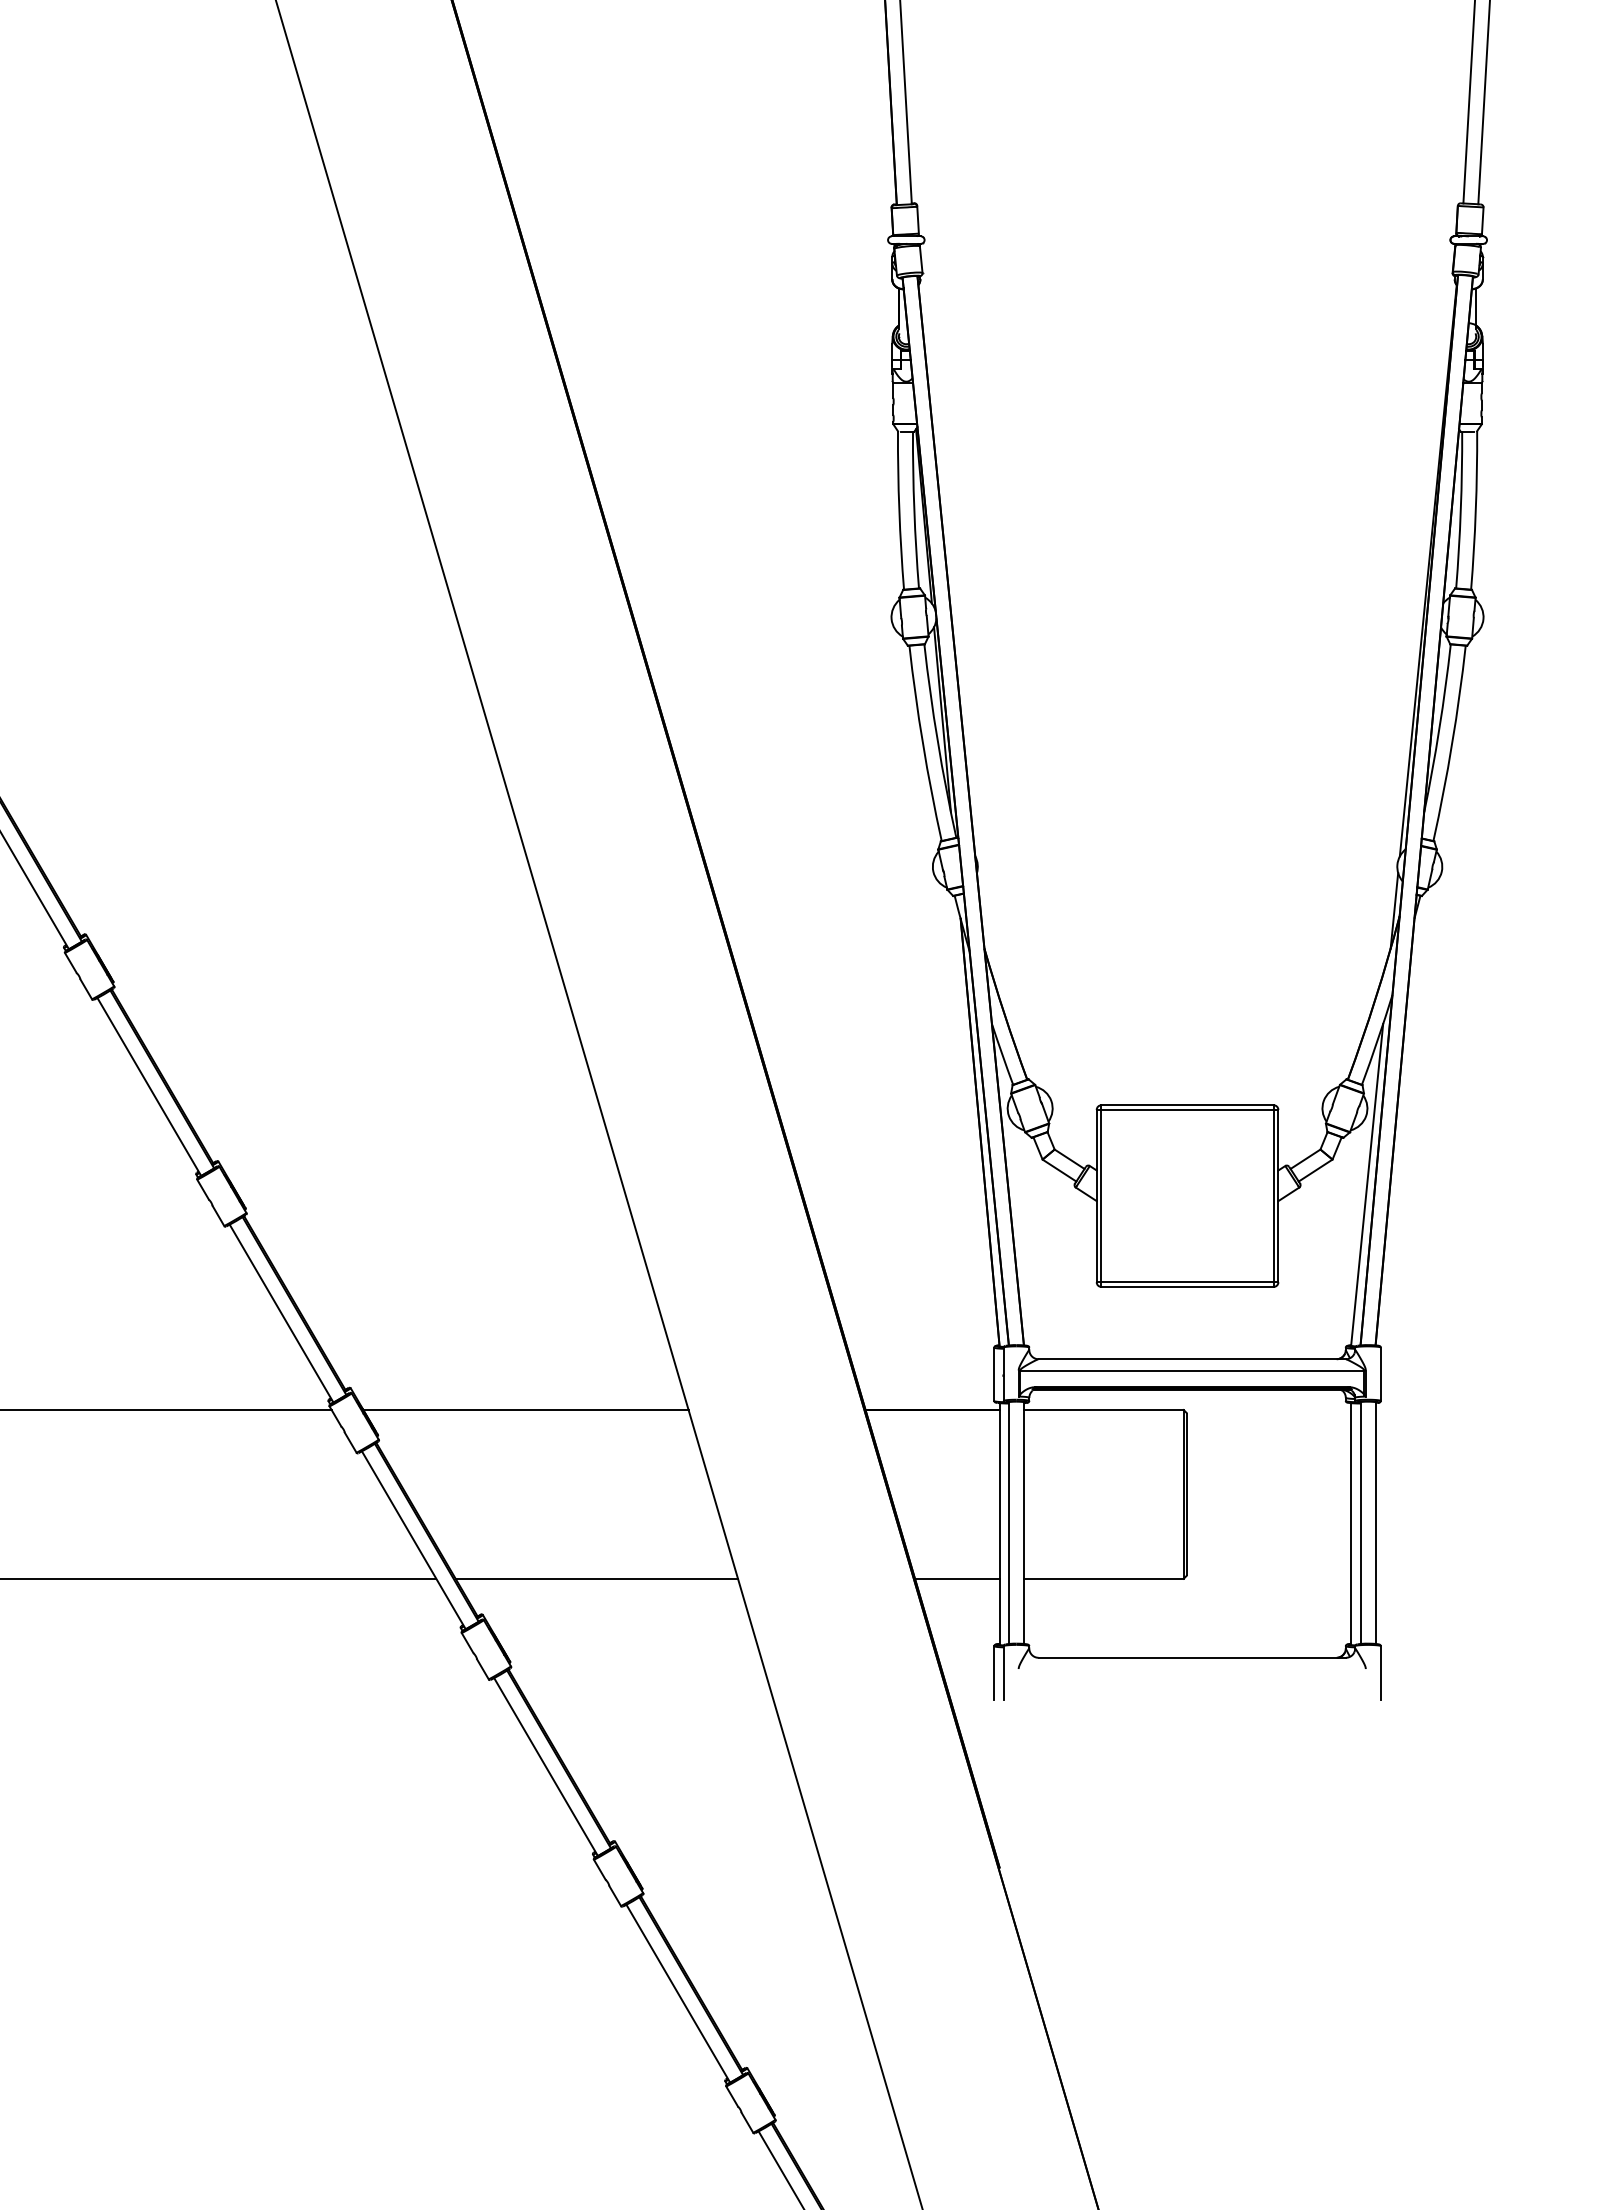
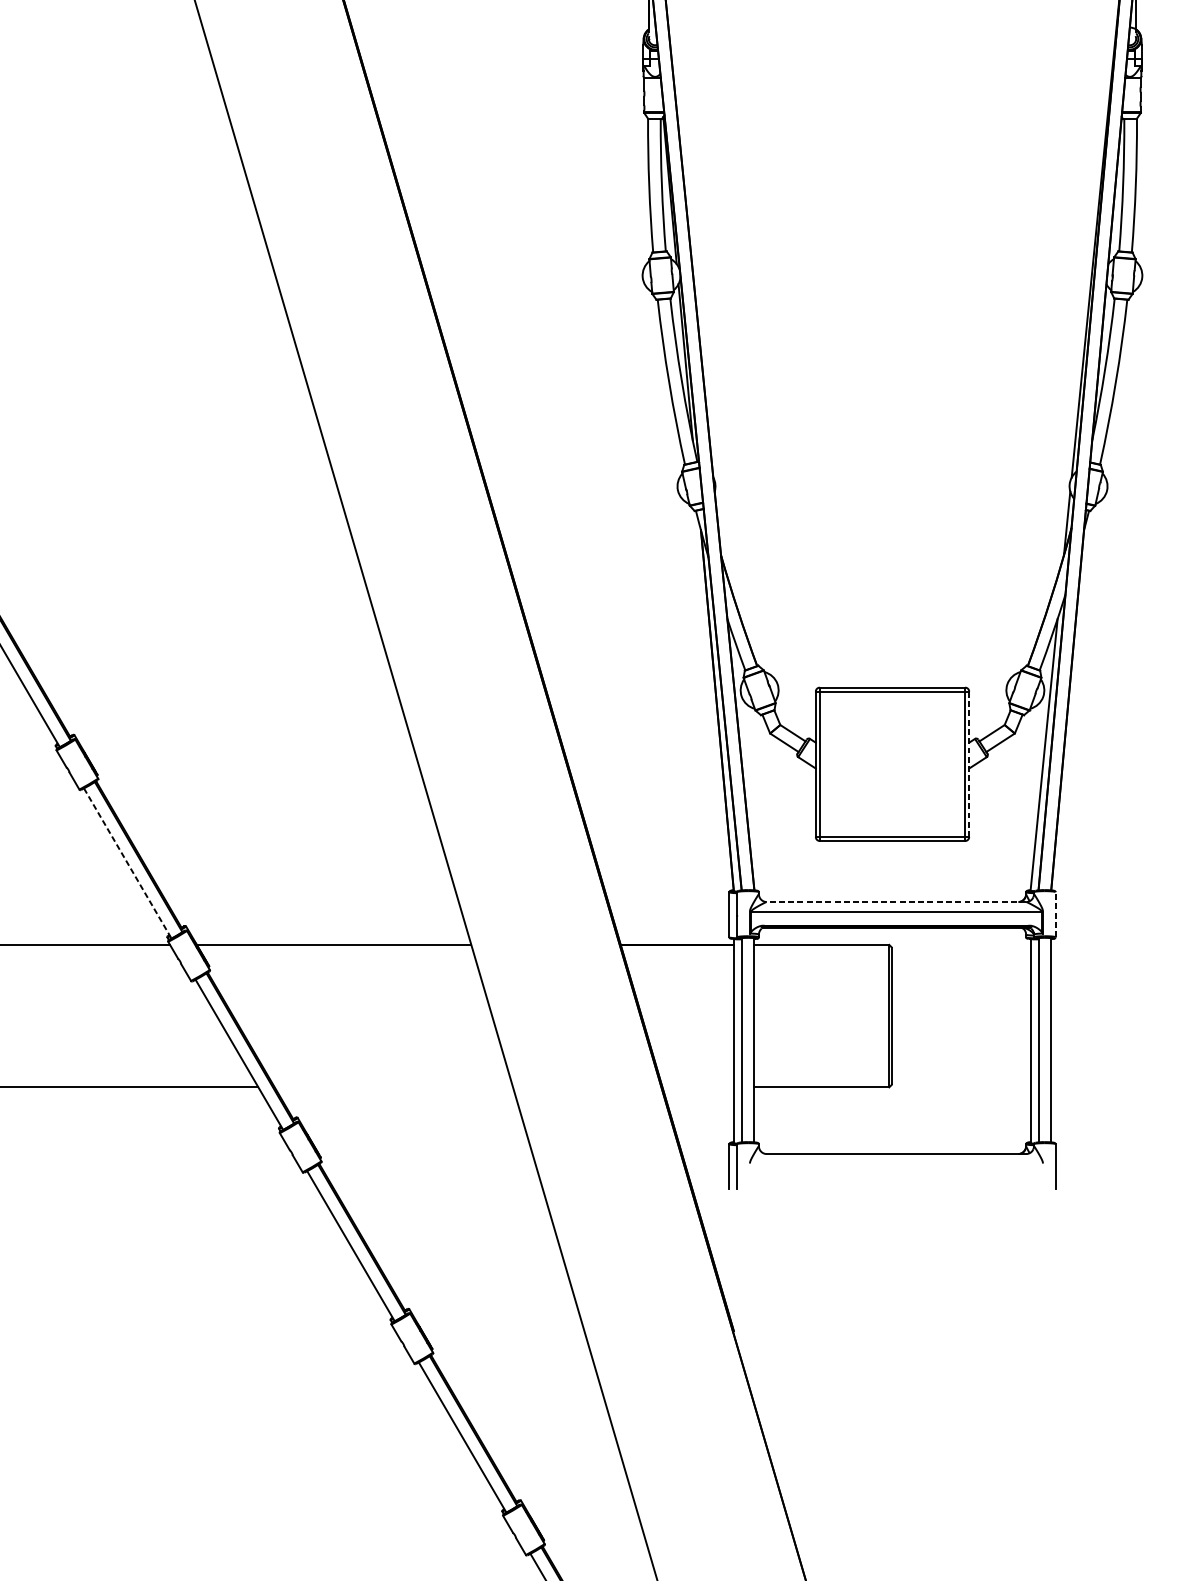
line: (1278, 1195) -> (969, 763), solid -> dashed
line: (281, 1313) -> (127, 863), solid -> dashed
line: (1192, 1359) -> (896, 902), solid -> dashed
line: (1380, 1374) -> (1055, 914), solid -> dashed
line: (596, 1578) -> (393, 1087), removed
line: (956, 1578) -> (697, 1087), removed

